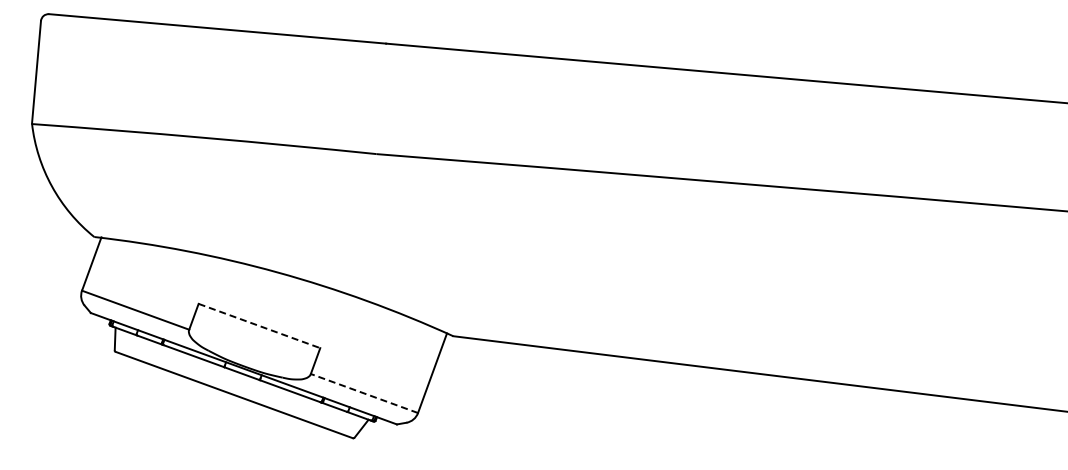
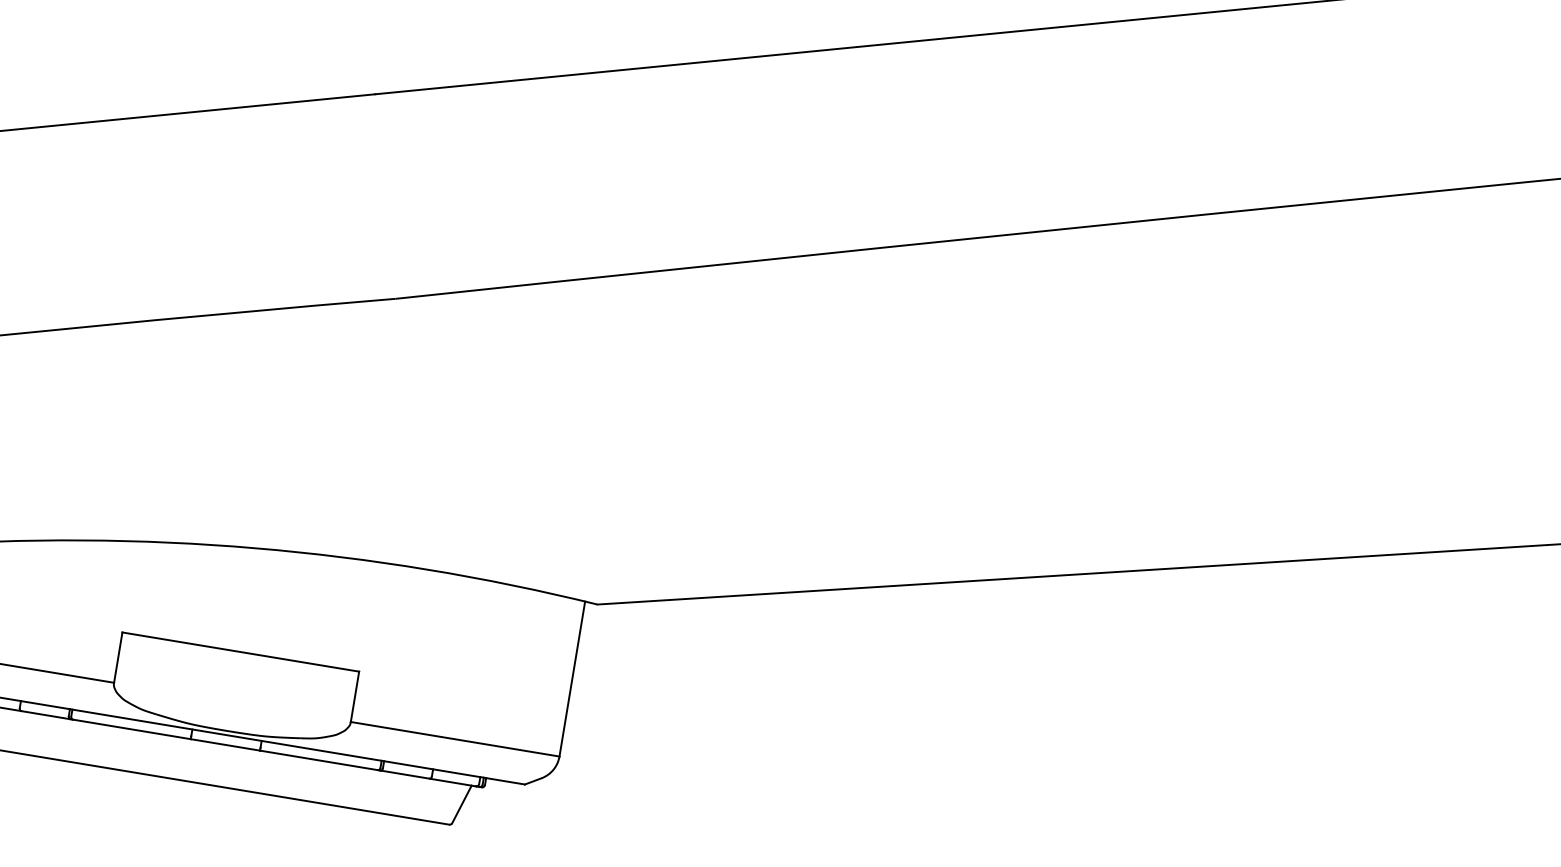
line: (259, 326) -> (241, 652), dashed -> solid
line: (363, 393) -> (453, 739), dashed -> solid

